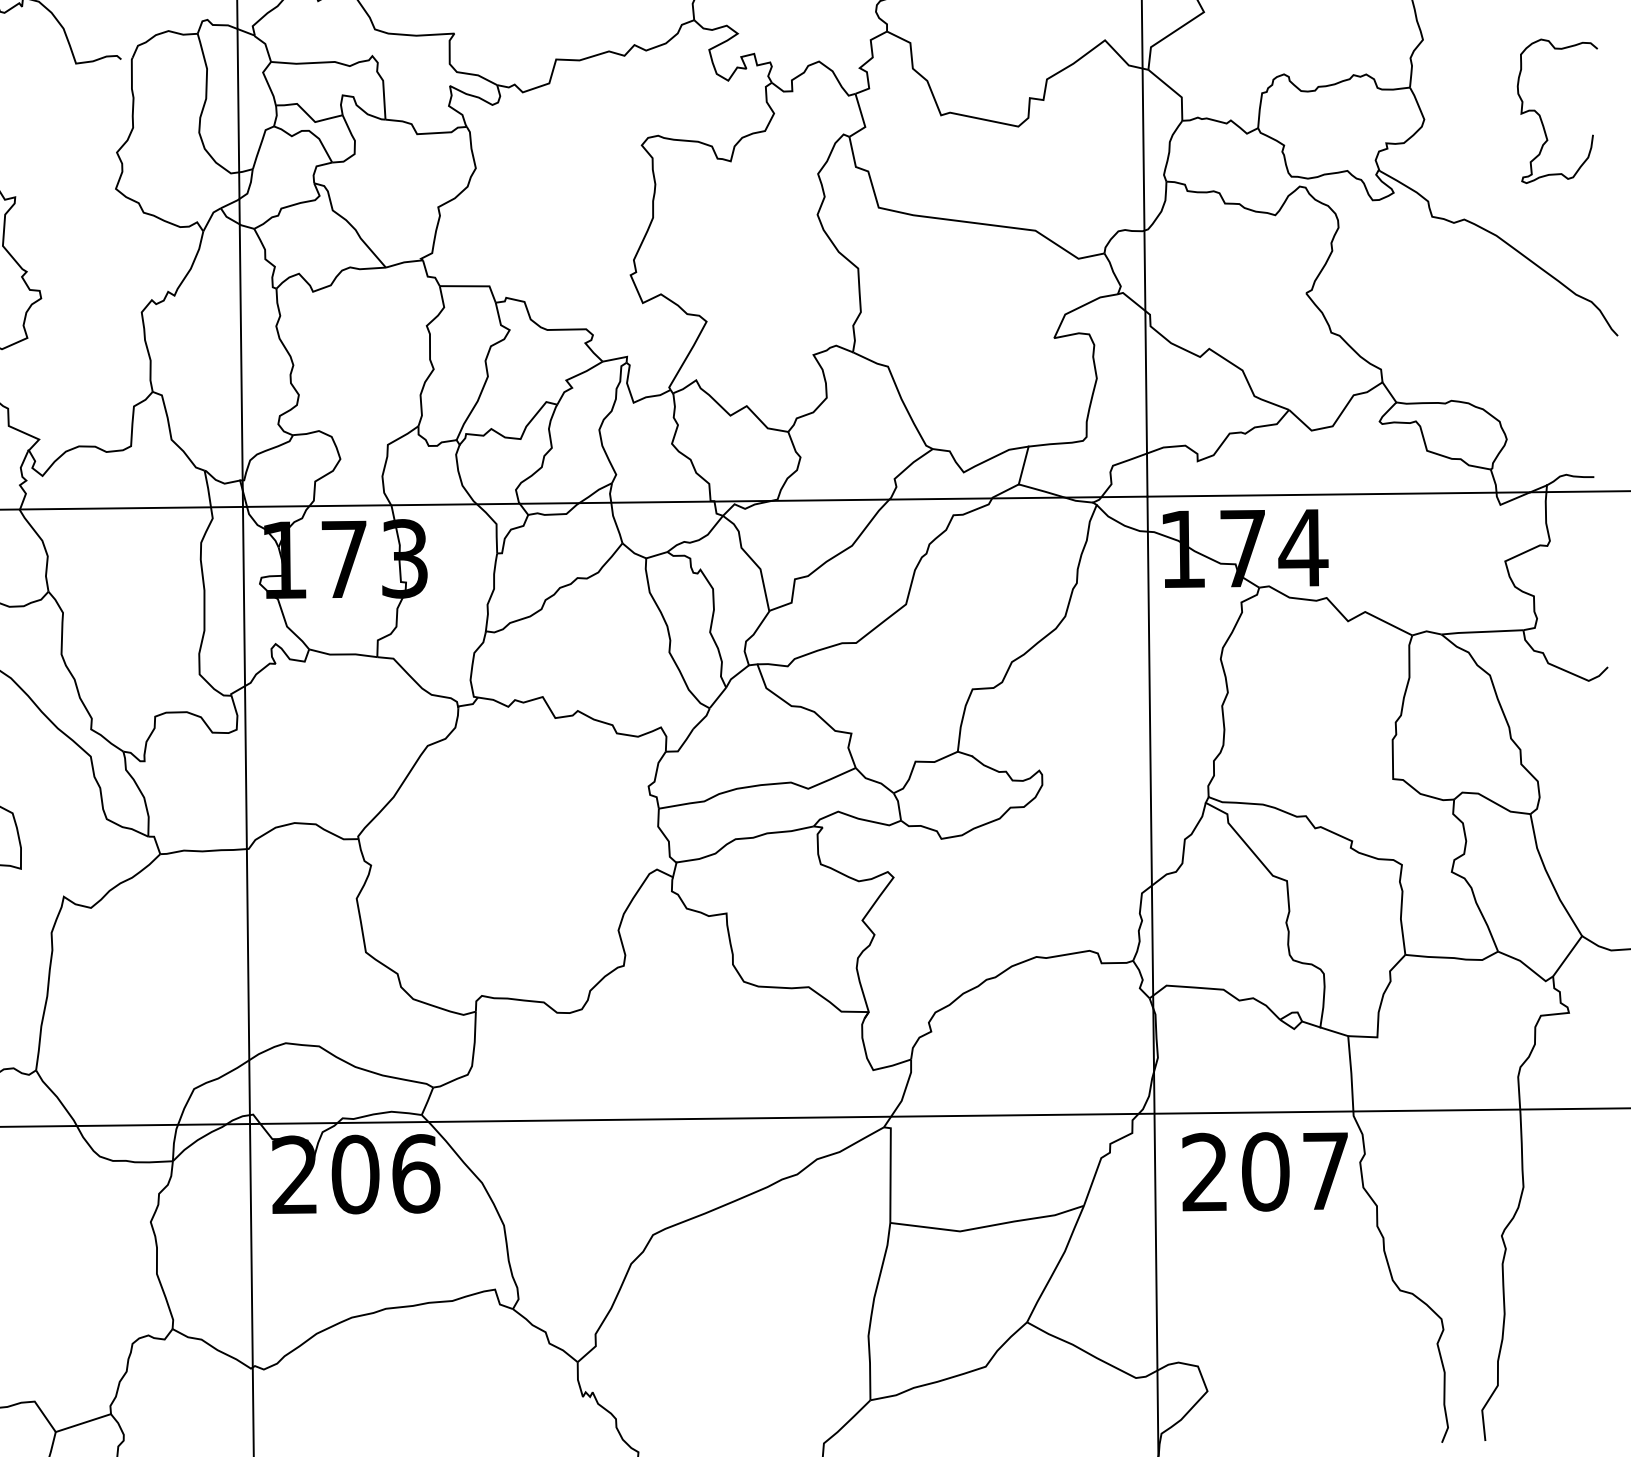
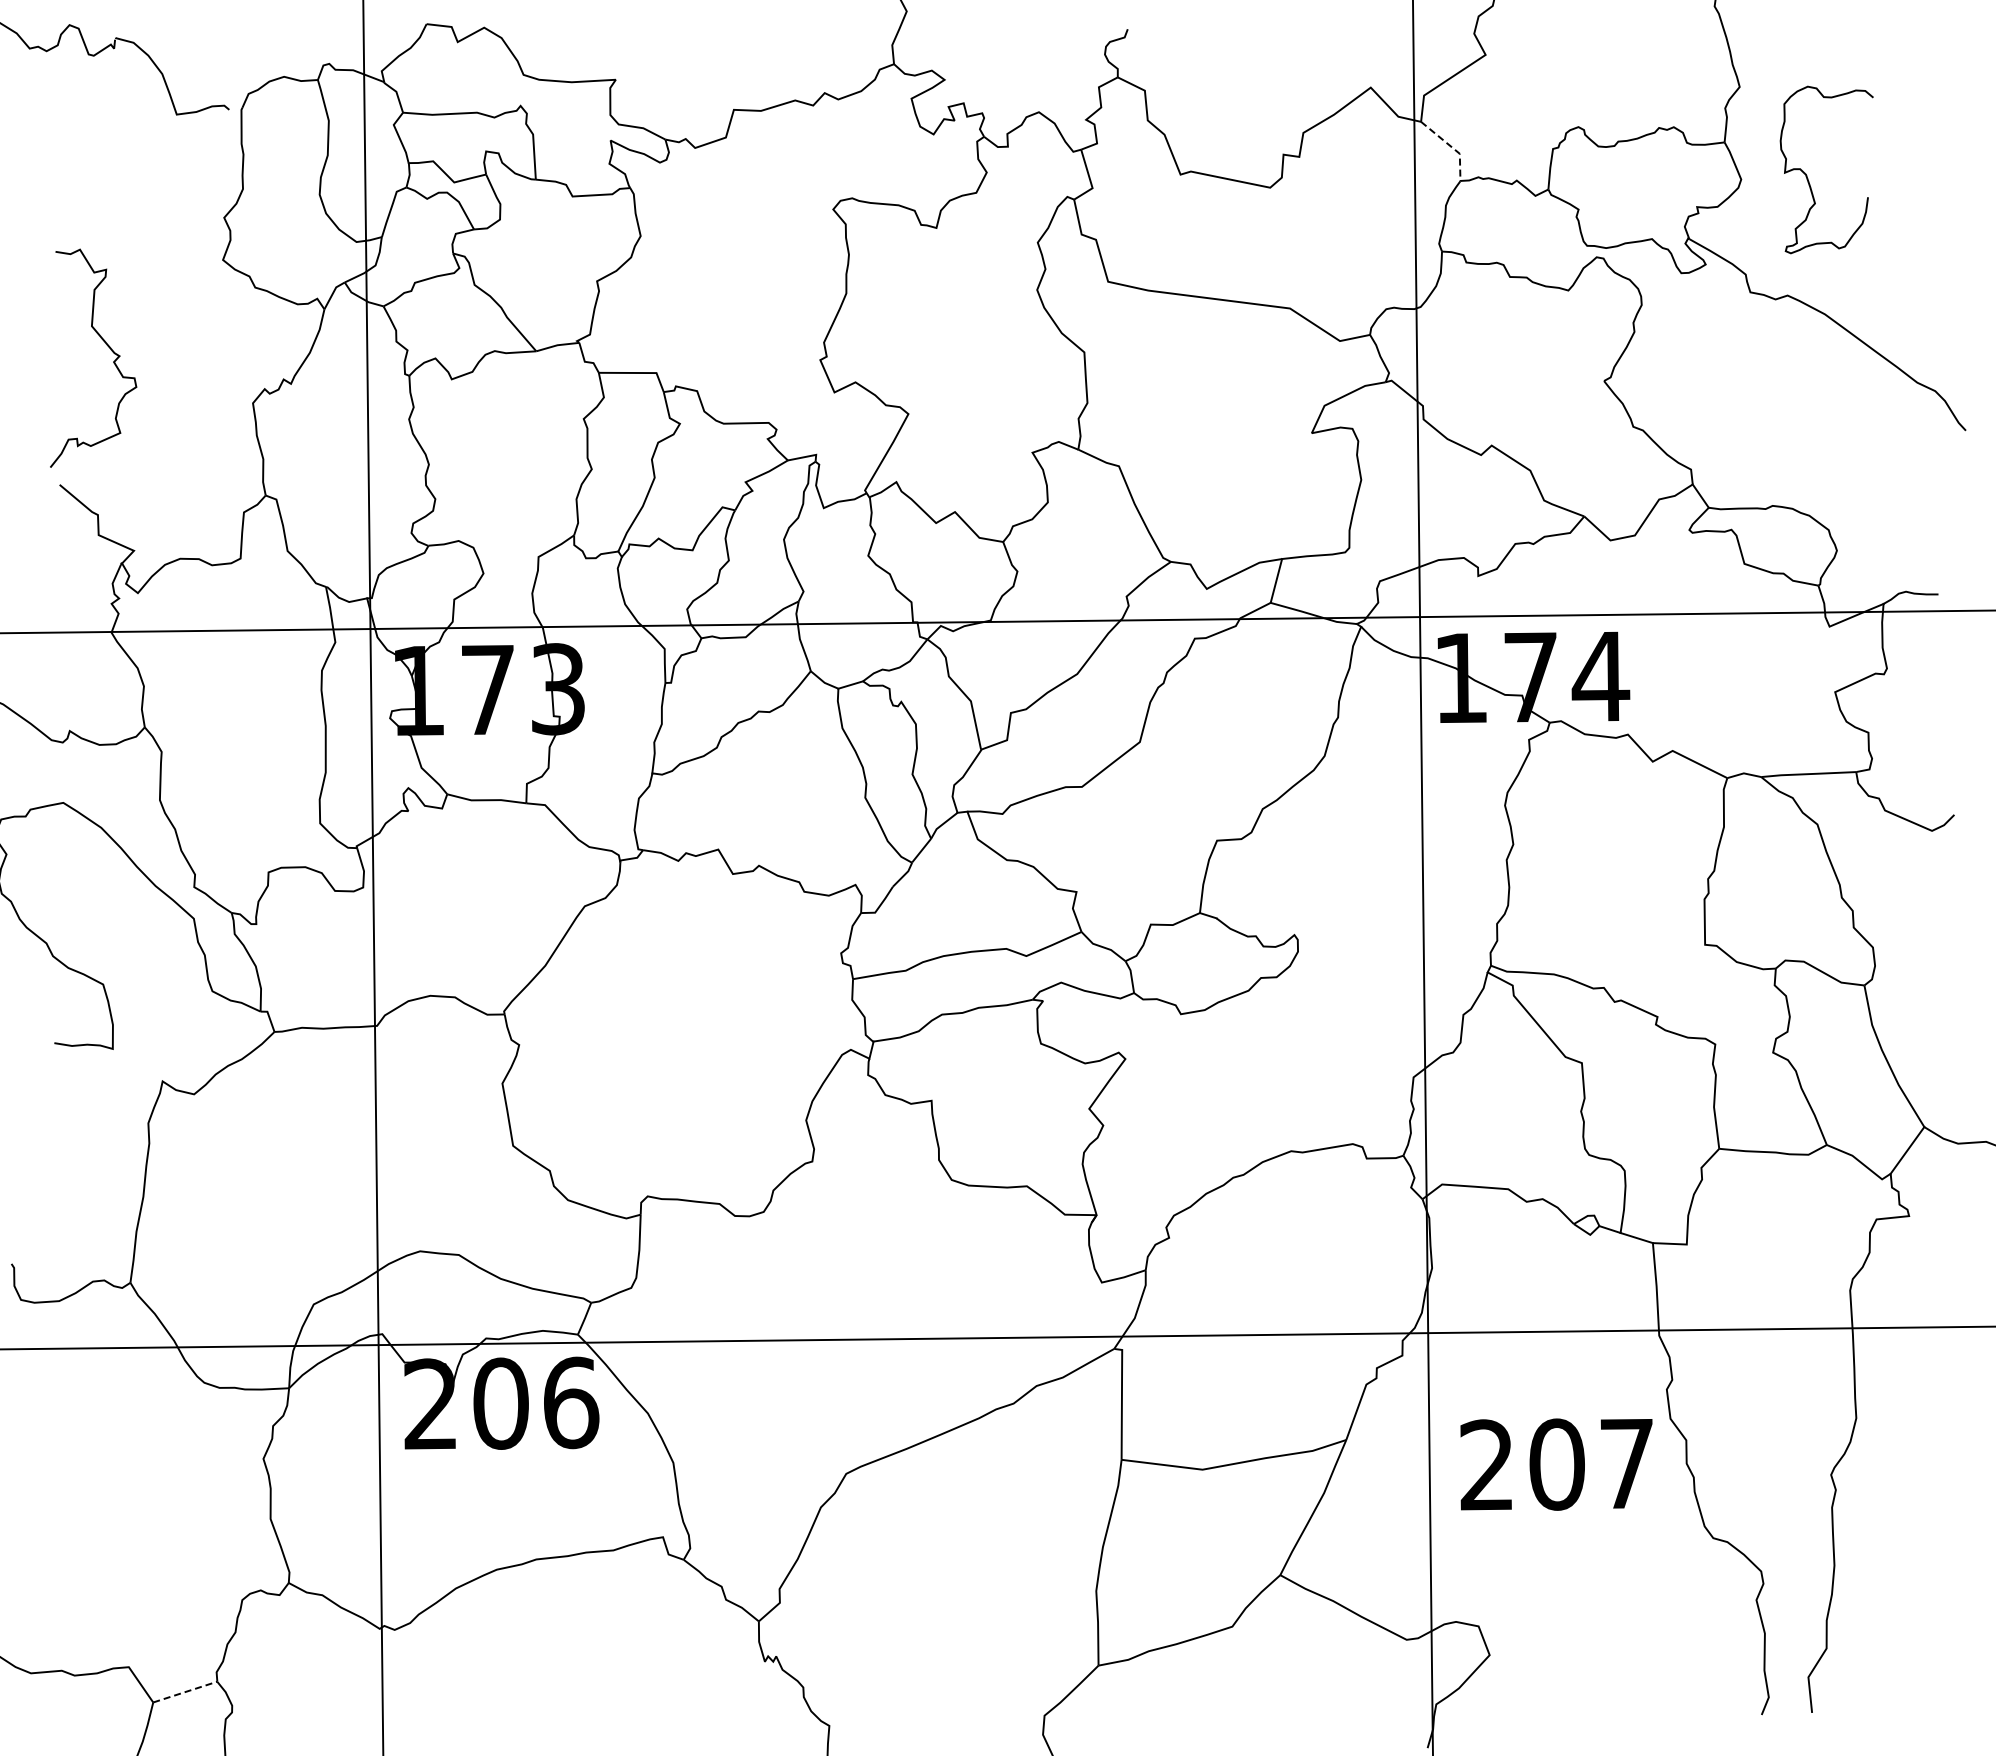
line: (1174, 91) -> (1451, 146), solid -> dashed
curve: (1540, 116) -> (1807, 175), moved
text: (1265, 1171) -> (1556, 1464), moved
line: (83, 1423) -> (185, 1692), solid -> dashed

